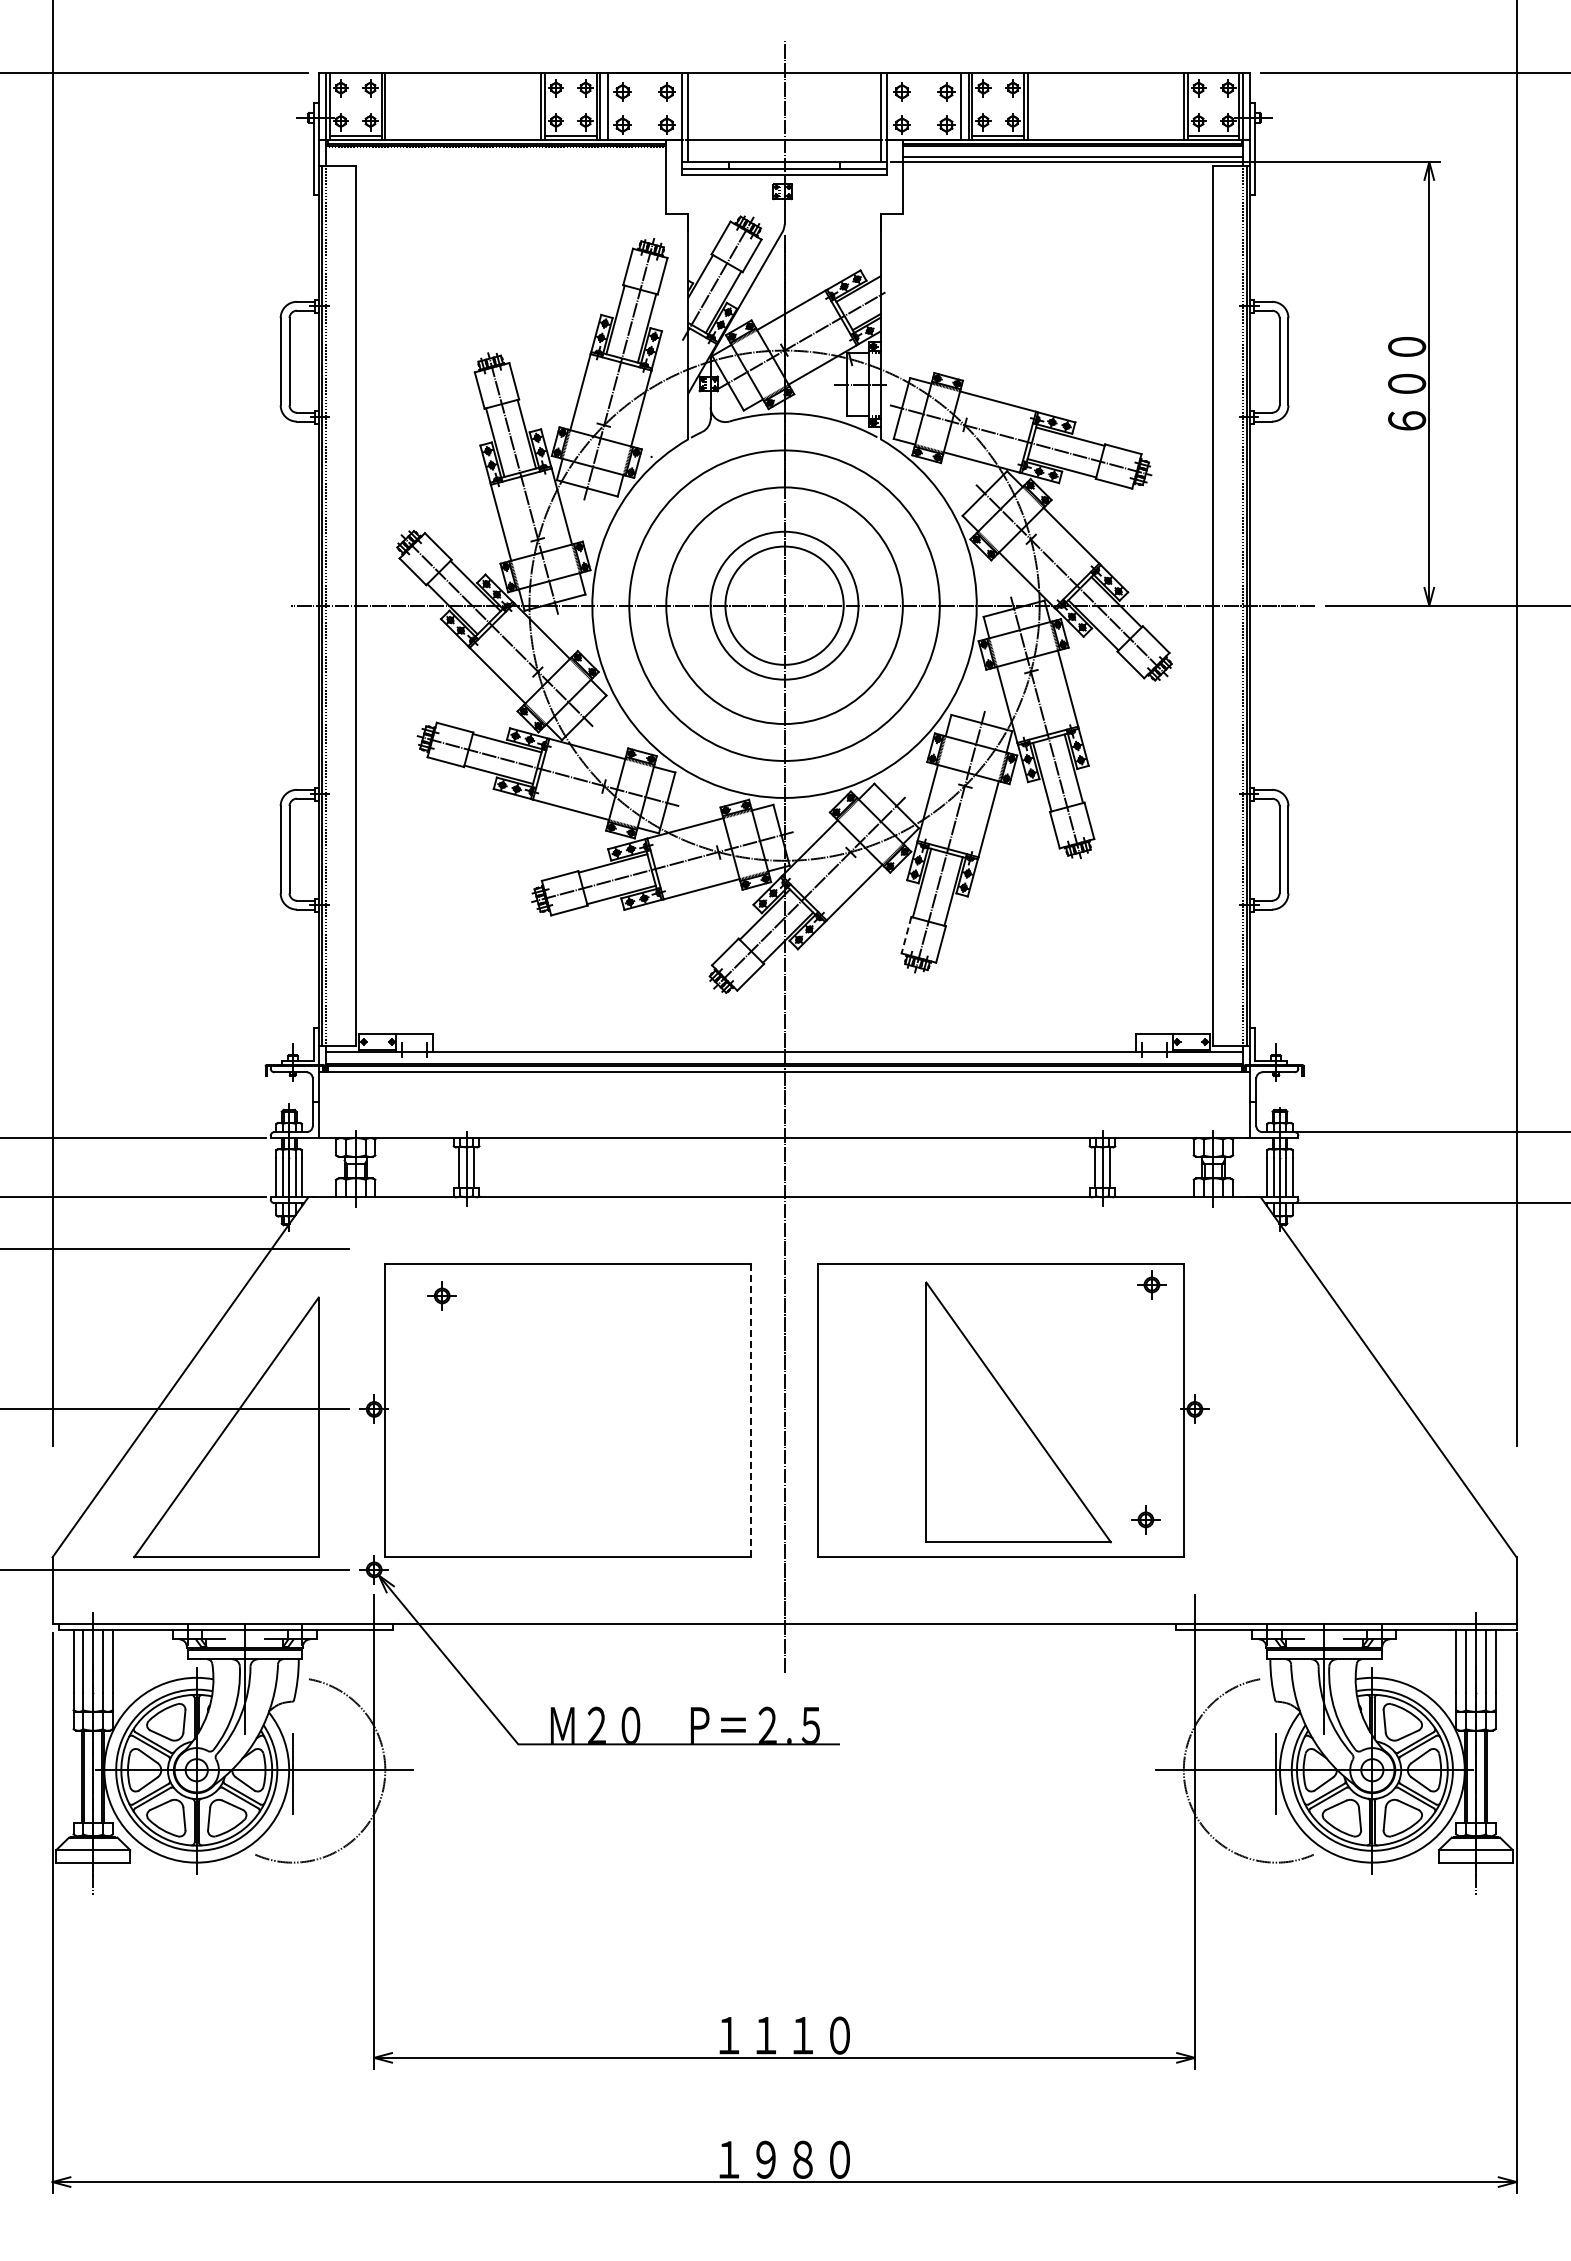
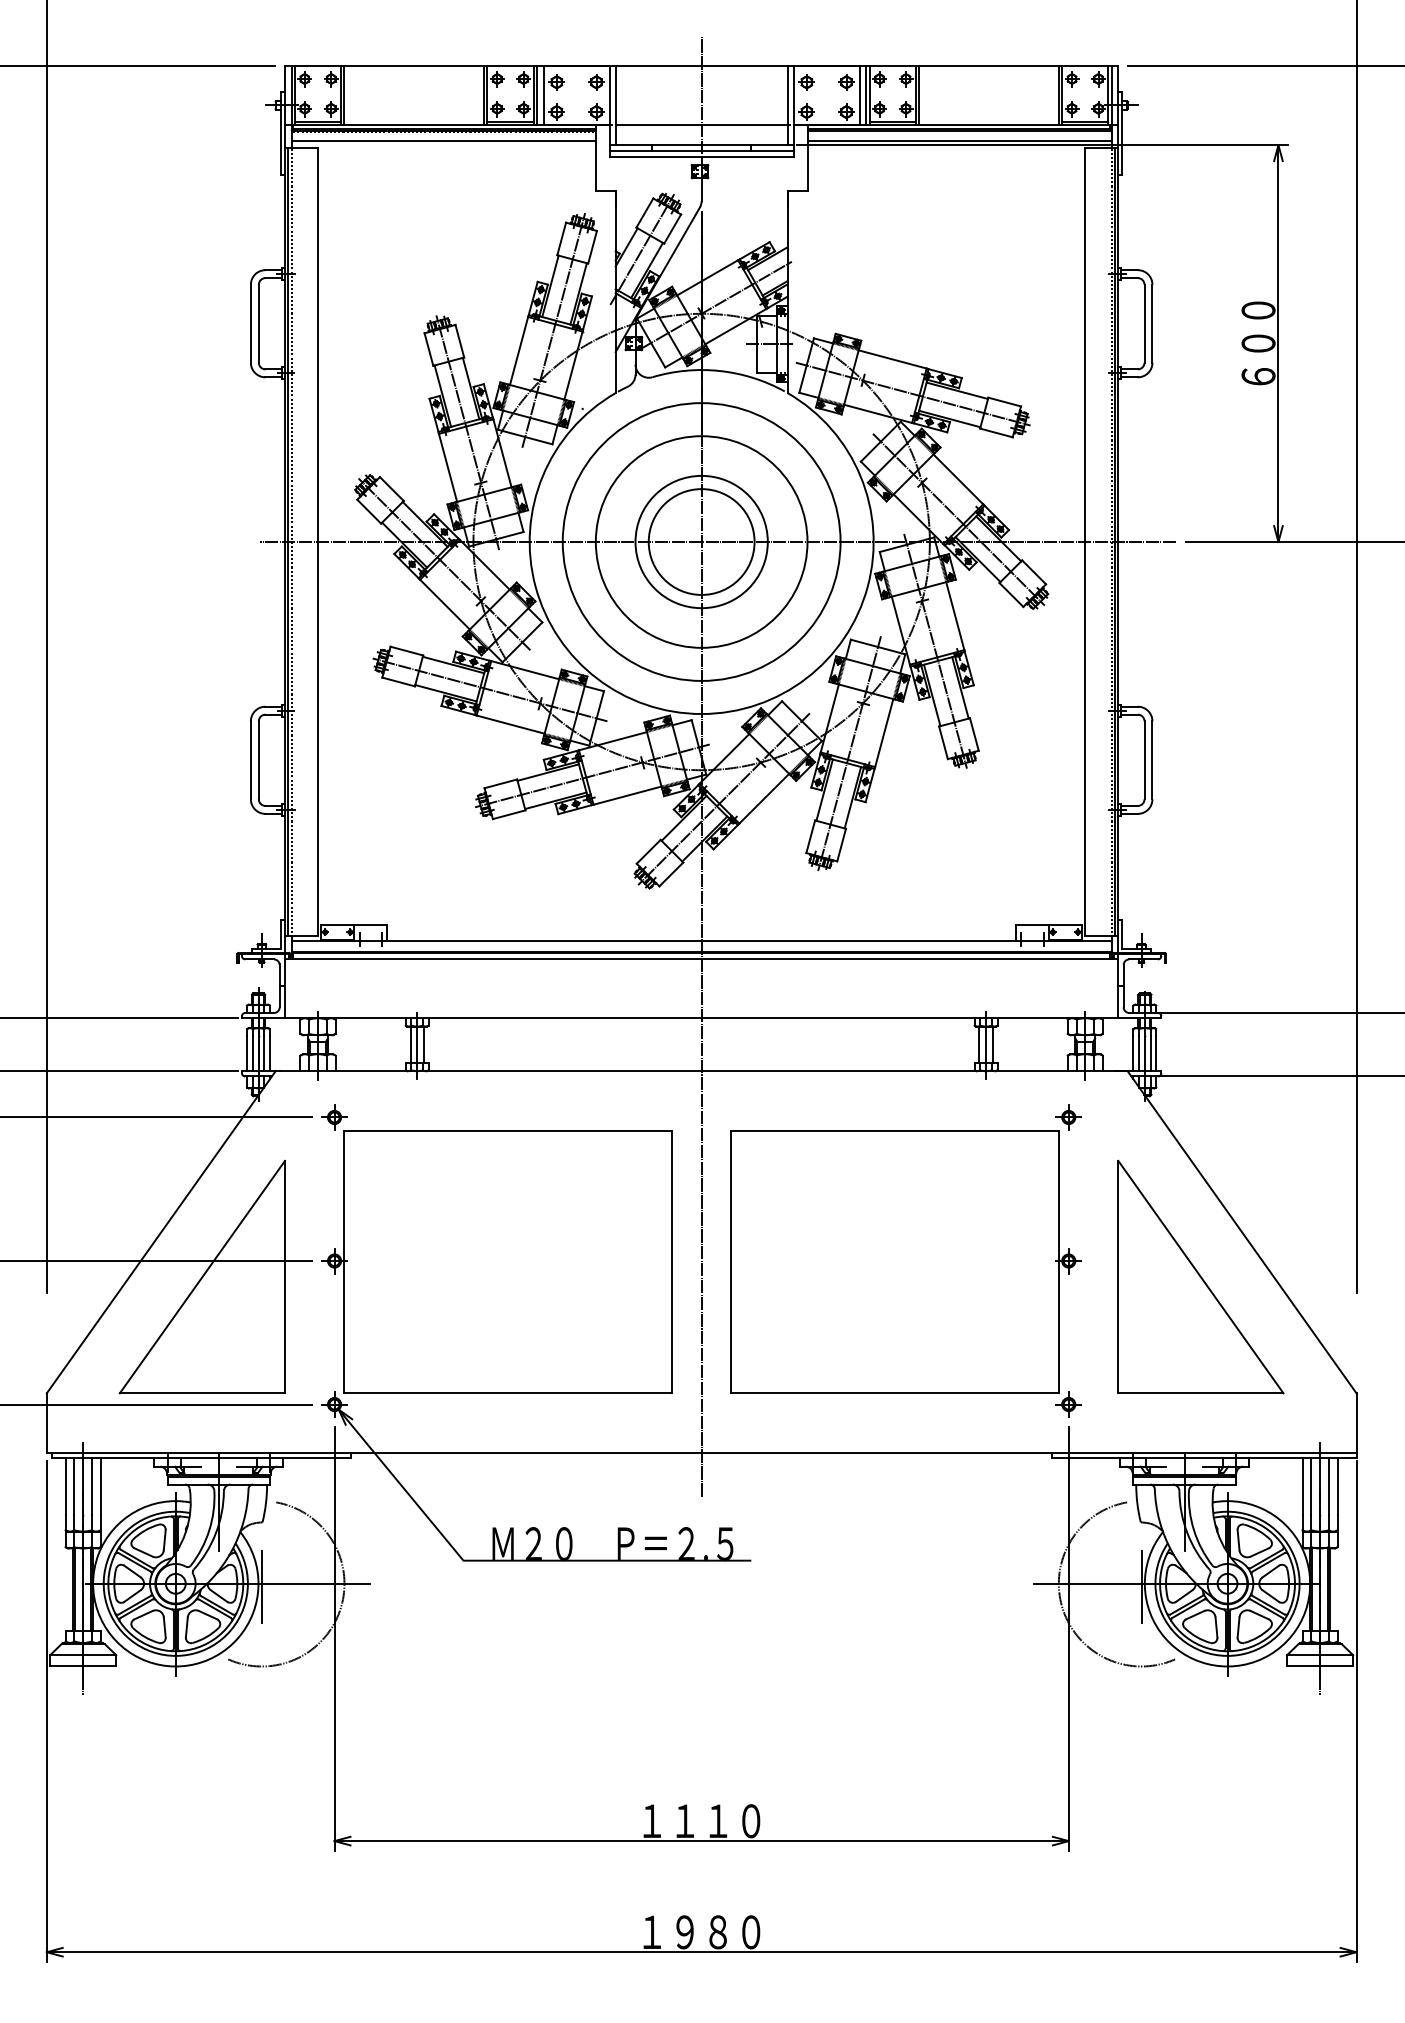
line: (496, 156) -> (443, 140), added
line: (906, 935) -> (810, 837), dashed -> solid
part: (1151, 1284) -> (1068, 1117), moved
part: (441, 1295) -> (333, 1117), moved
line: (751, 1410) -> (672, 1261), dashed -> solid
part: (1018, 1412) -> (1200, 1277), moved
part: (1145, 1519) -> (1068, 1404), moved

